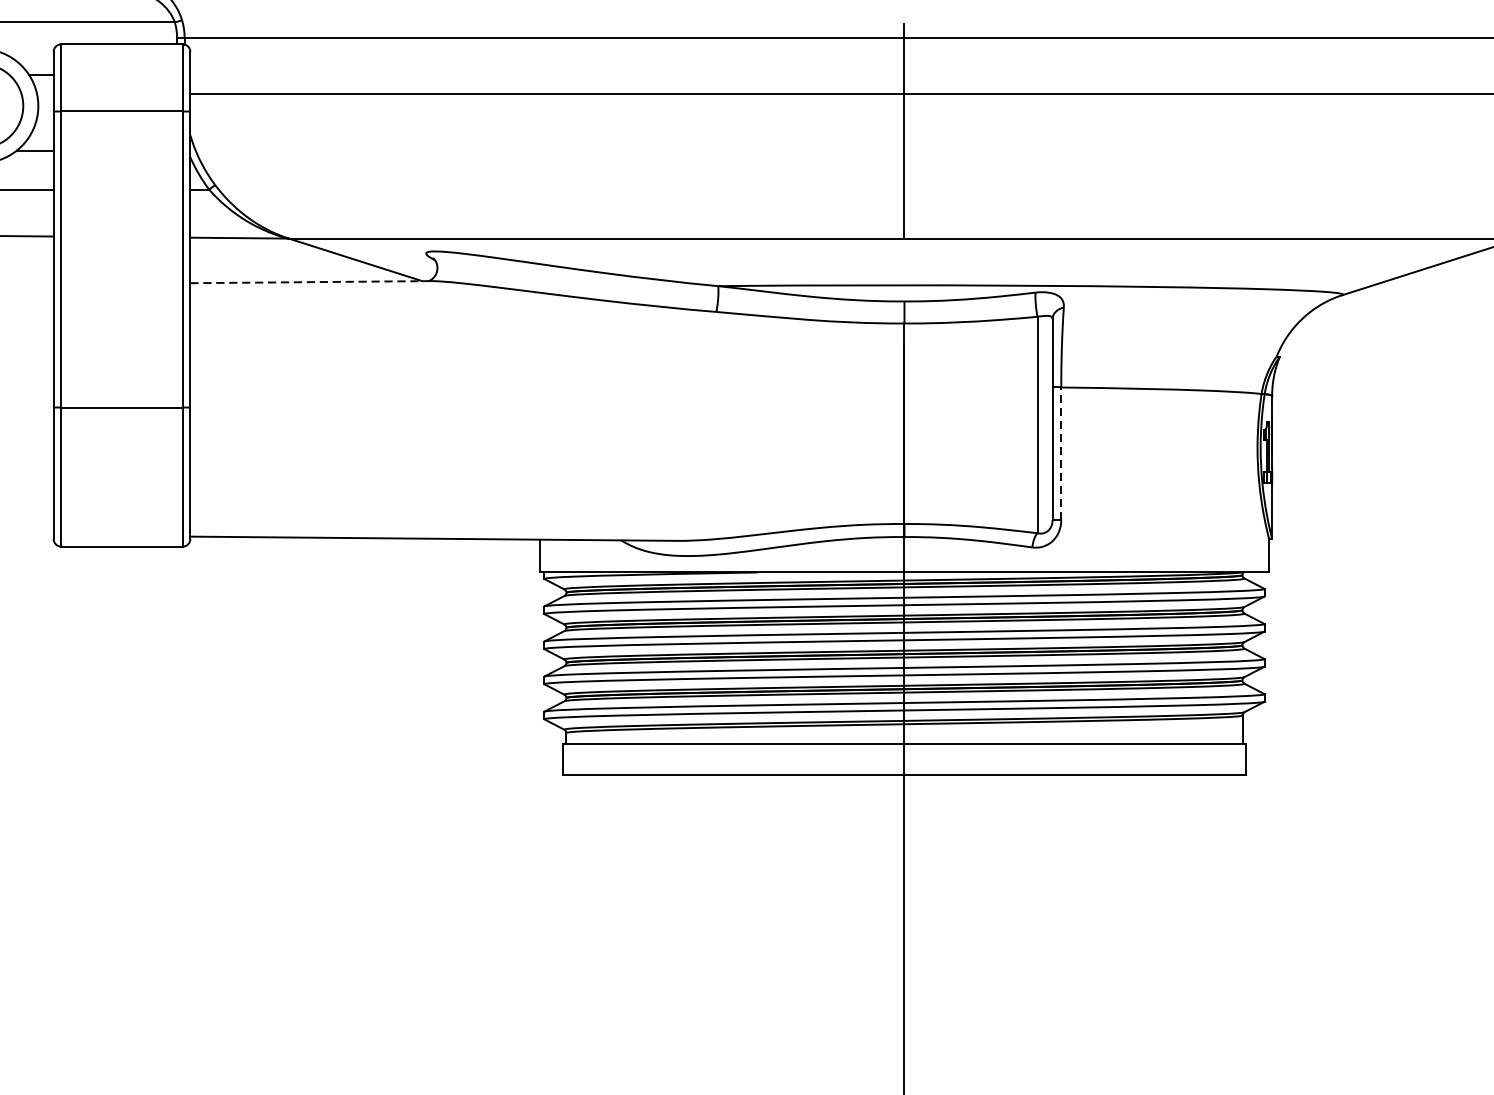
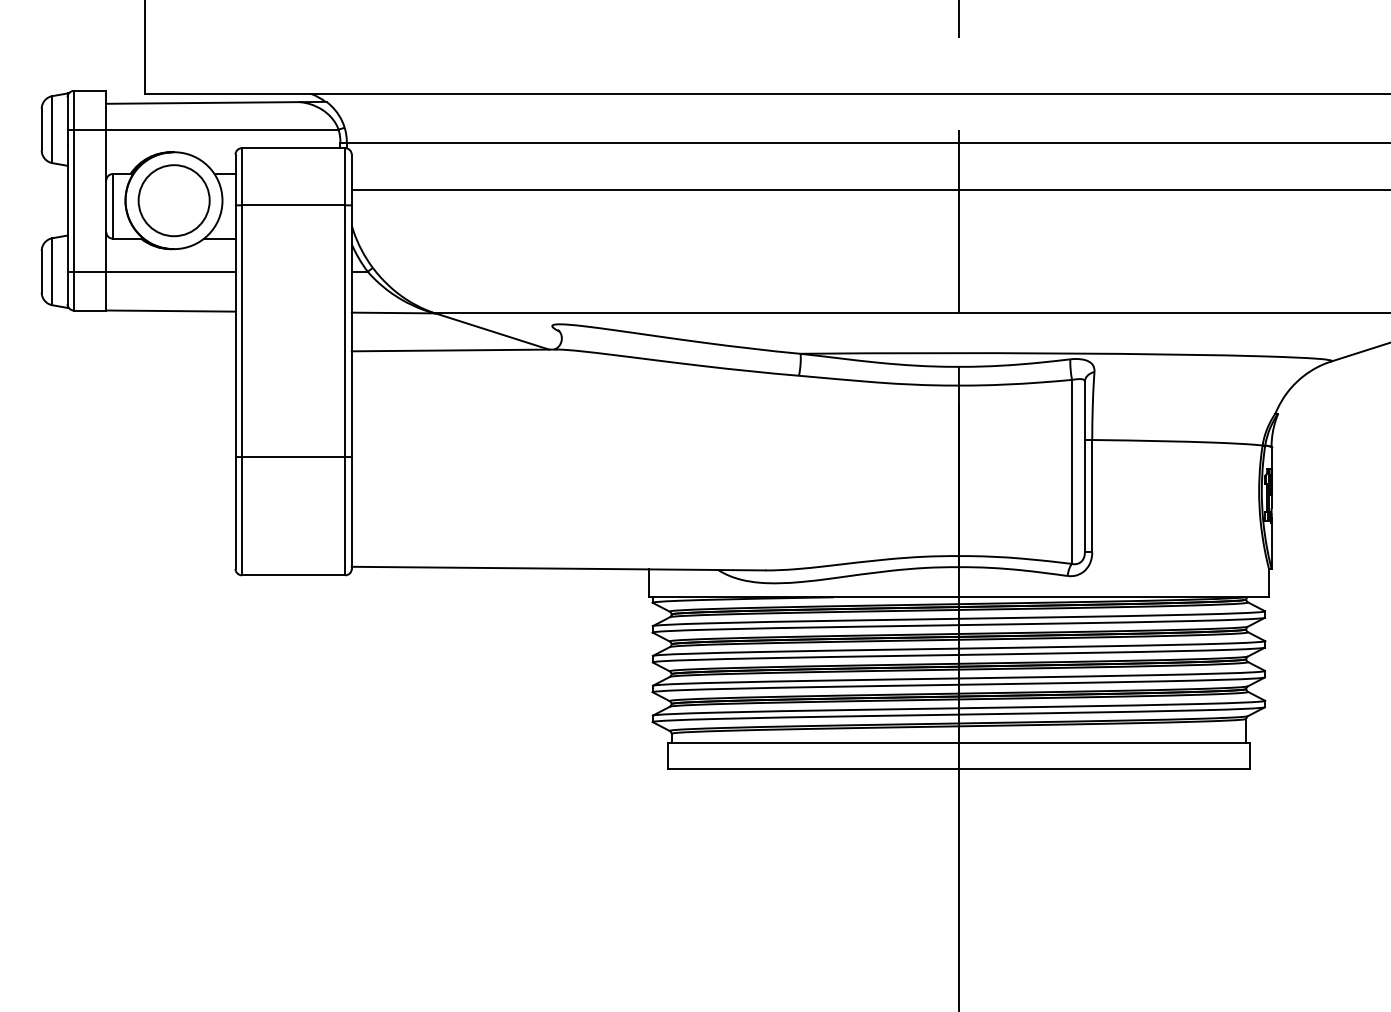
line: (311, 282) -> (454, 350), dashed -> solid
line: (1061, 452) -> (1092, 495), dashed -> solid

